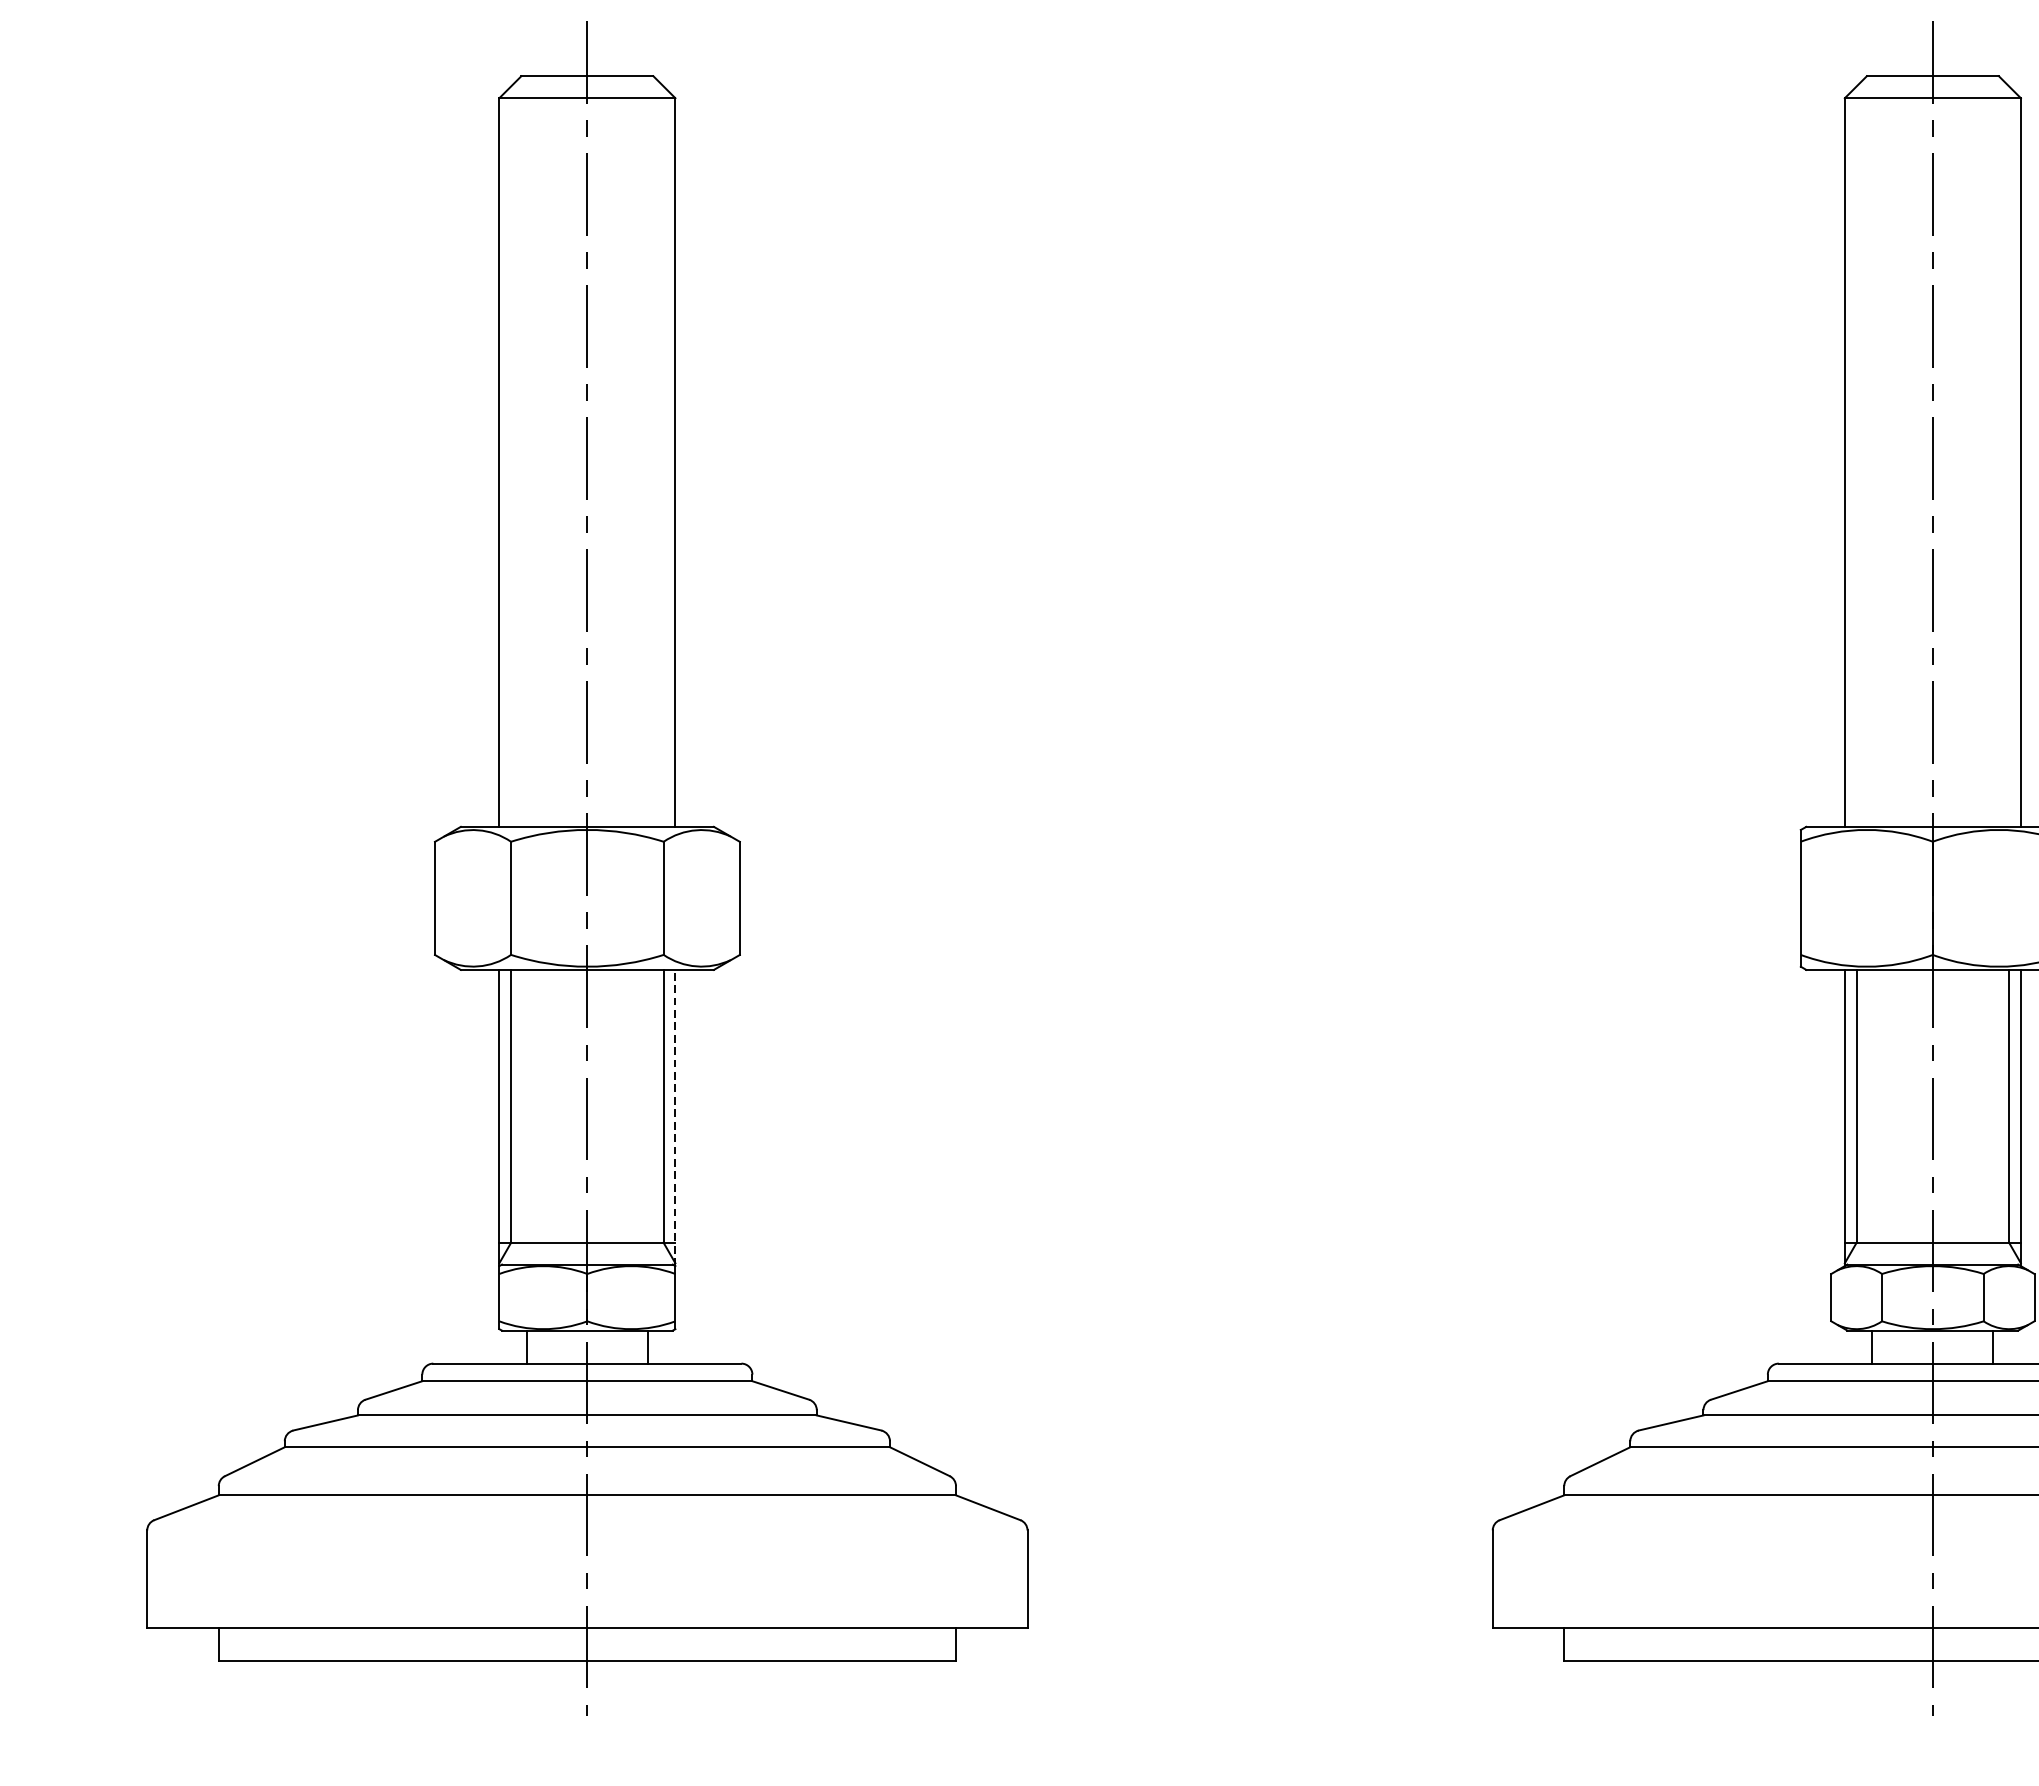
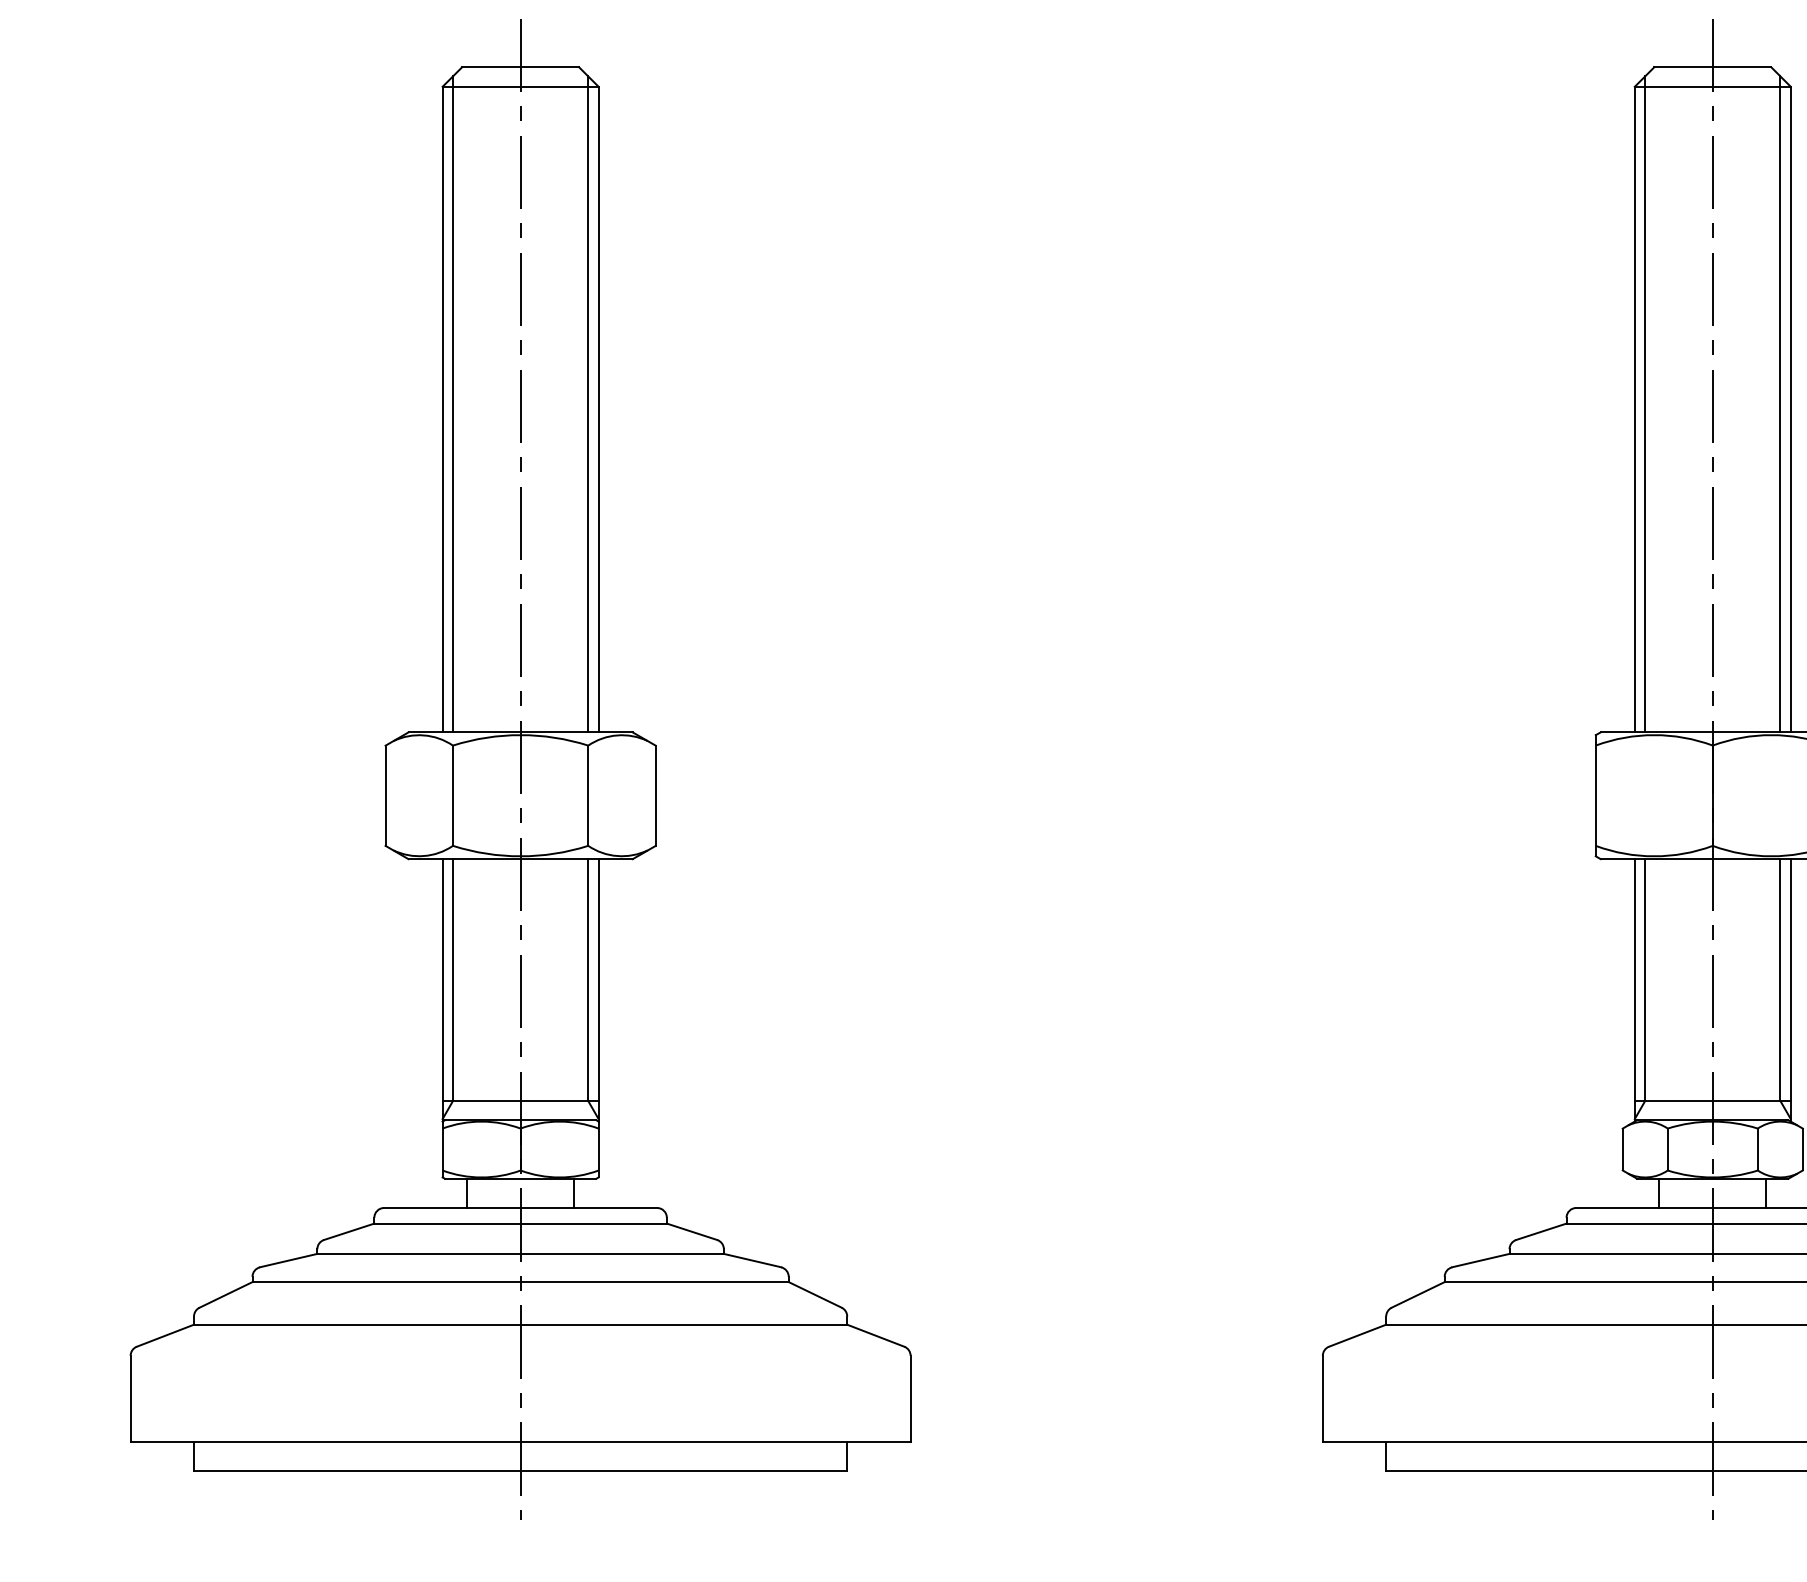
line: (511, 456) -> (453, 404), added
line: (663, 456) -> (588, 404), added
line: (1856, 456) -> (1645, 404), added
line: (2009, 456) -> (1780, 404), added
line: (675, 1117) -> (598, 989), dashed -> solid

